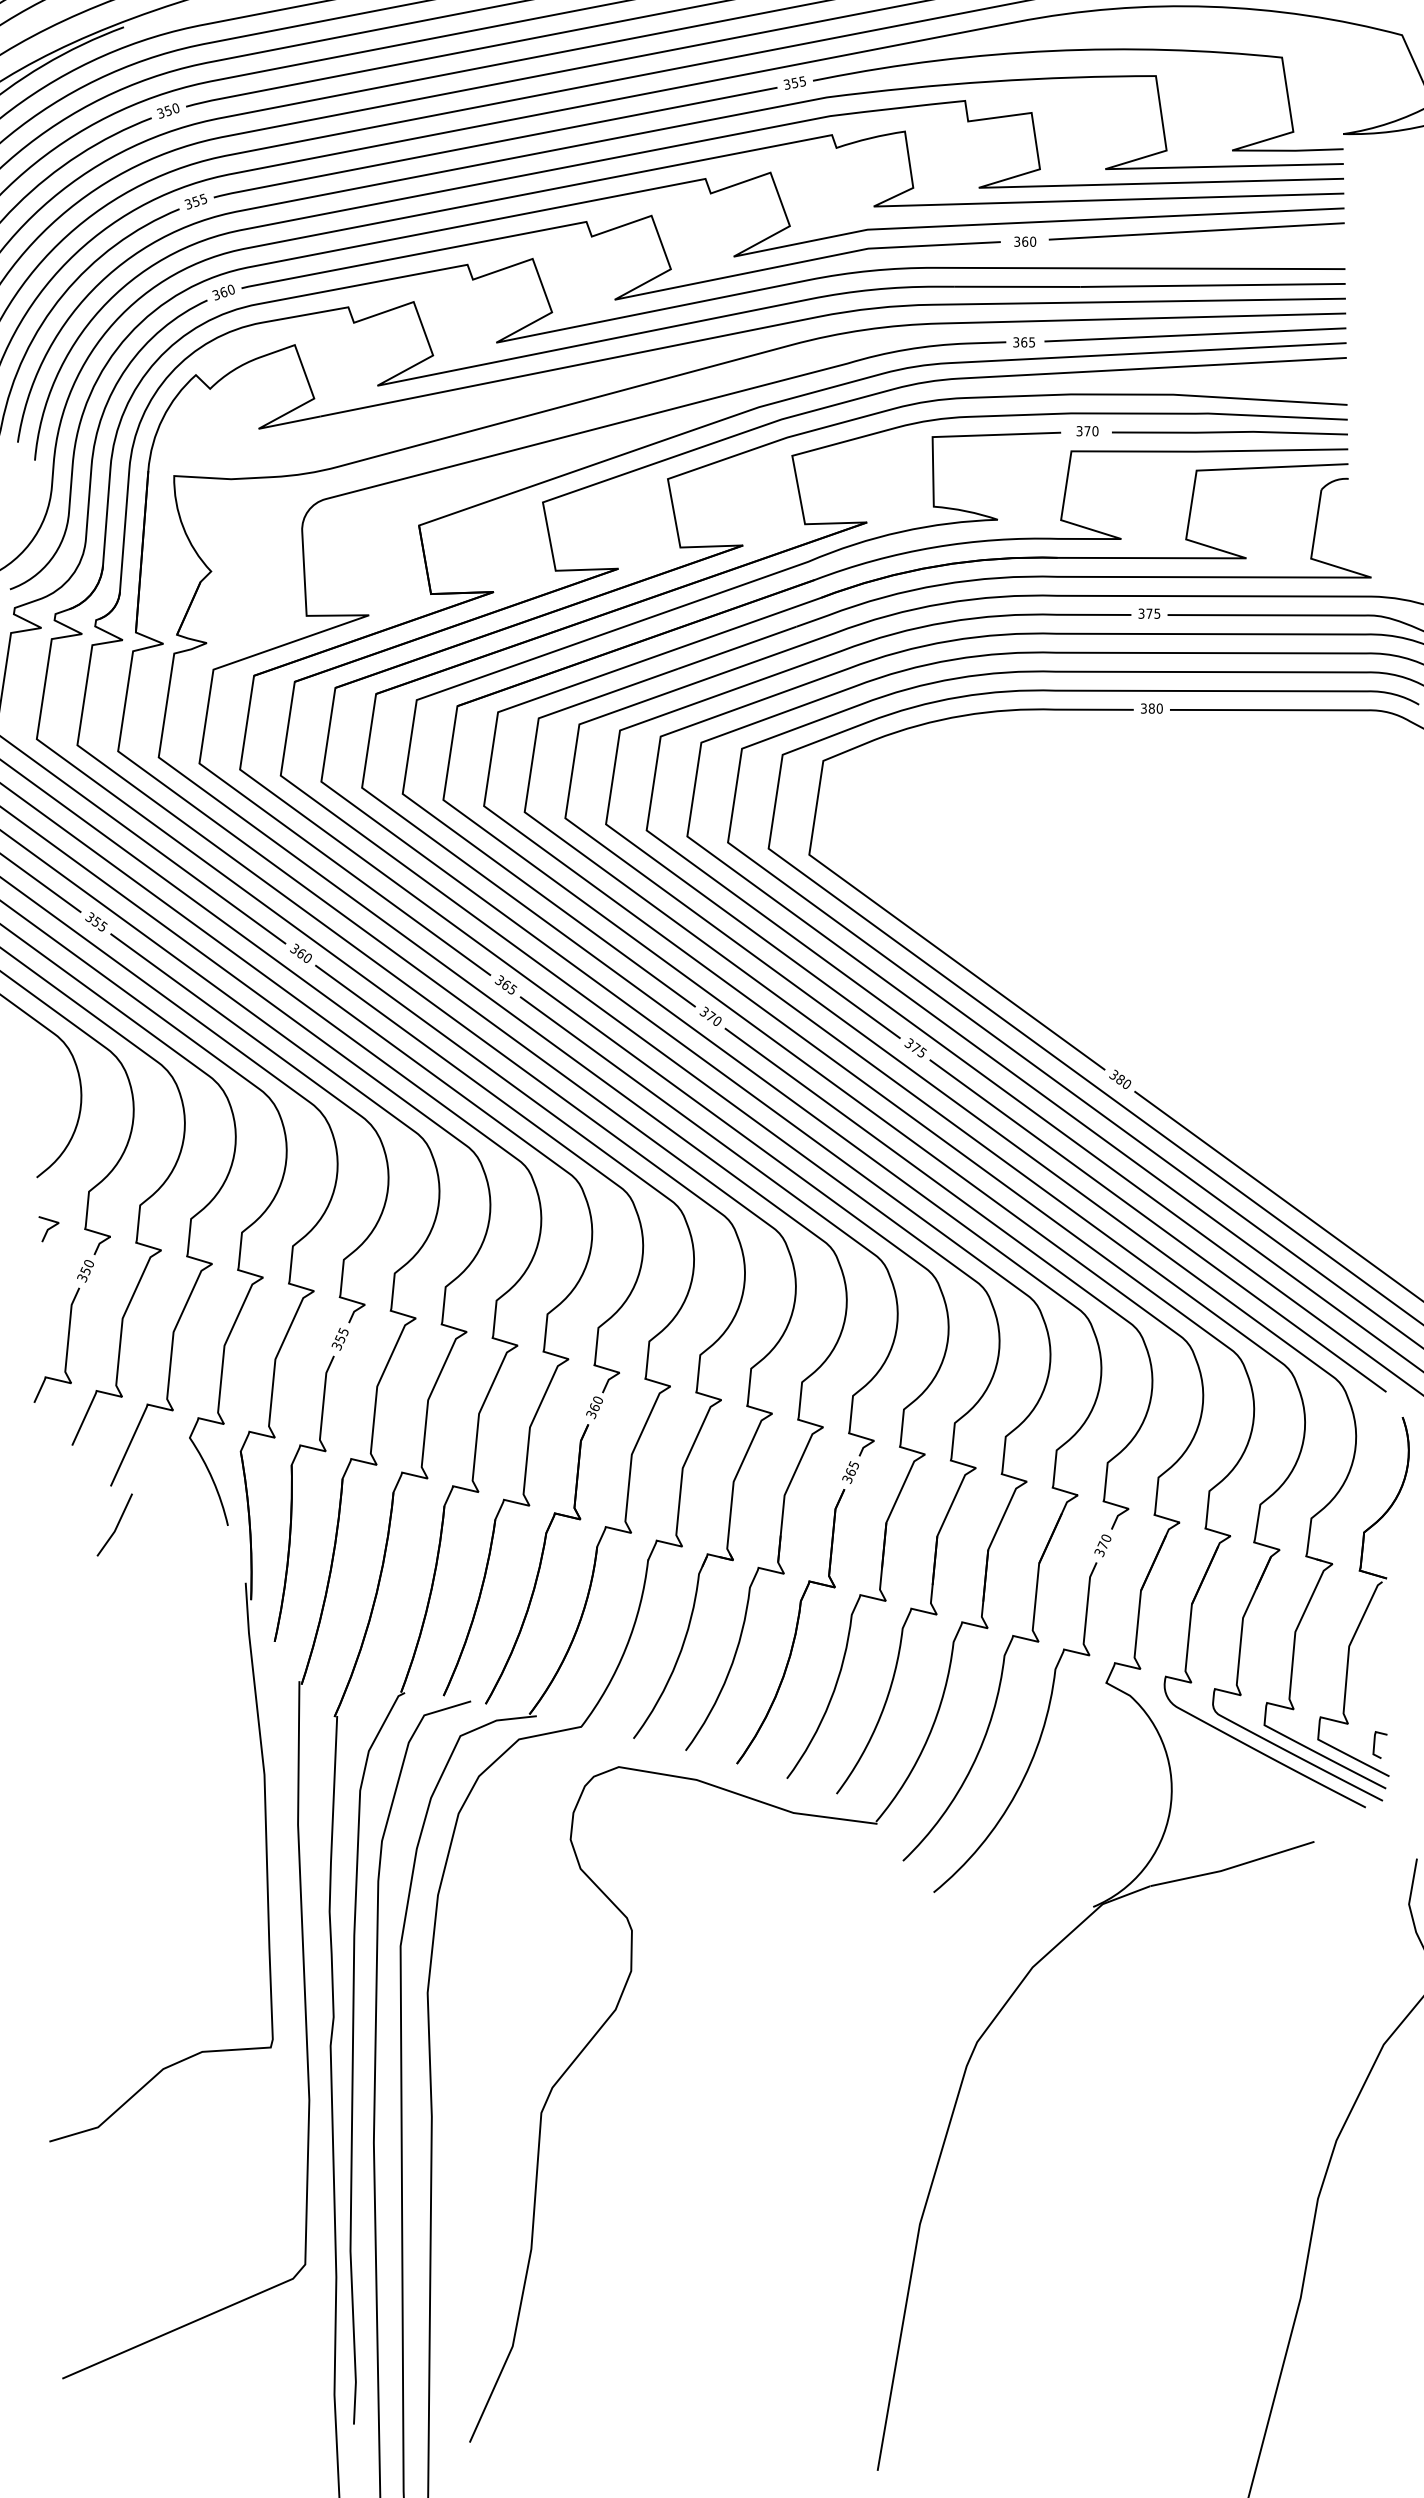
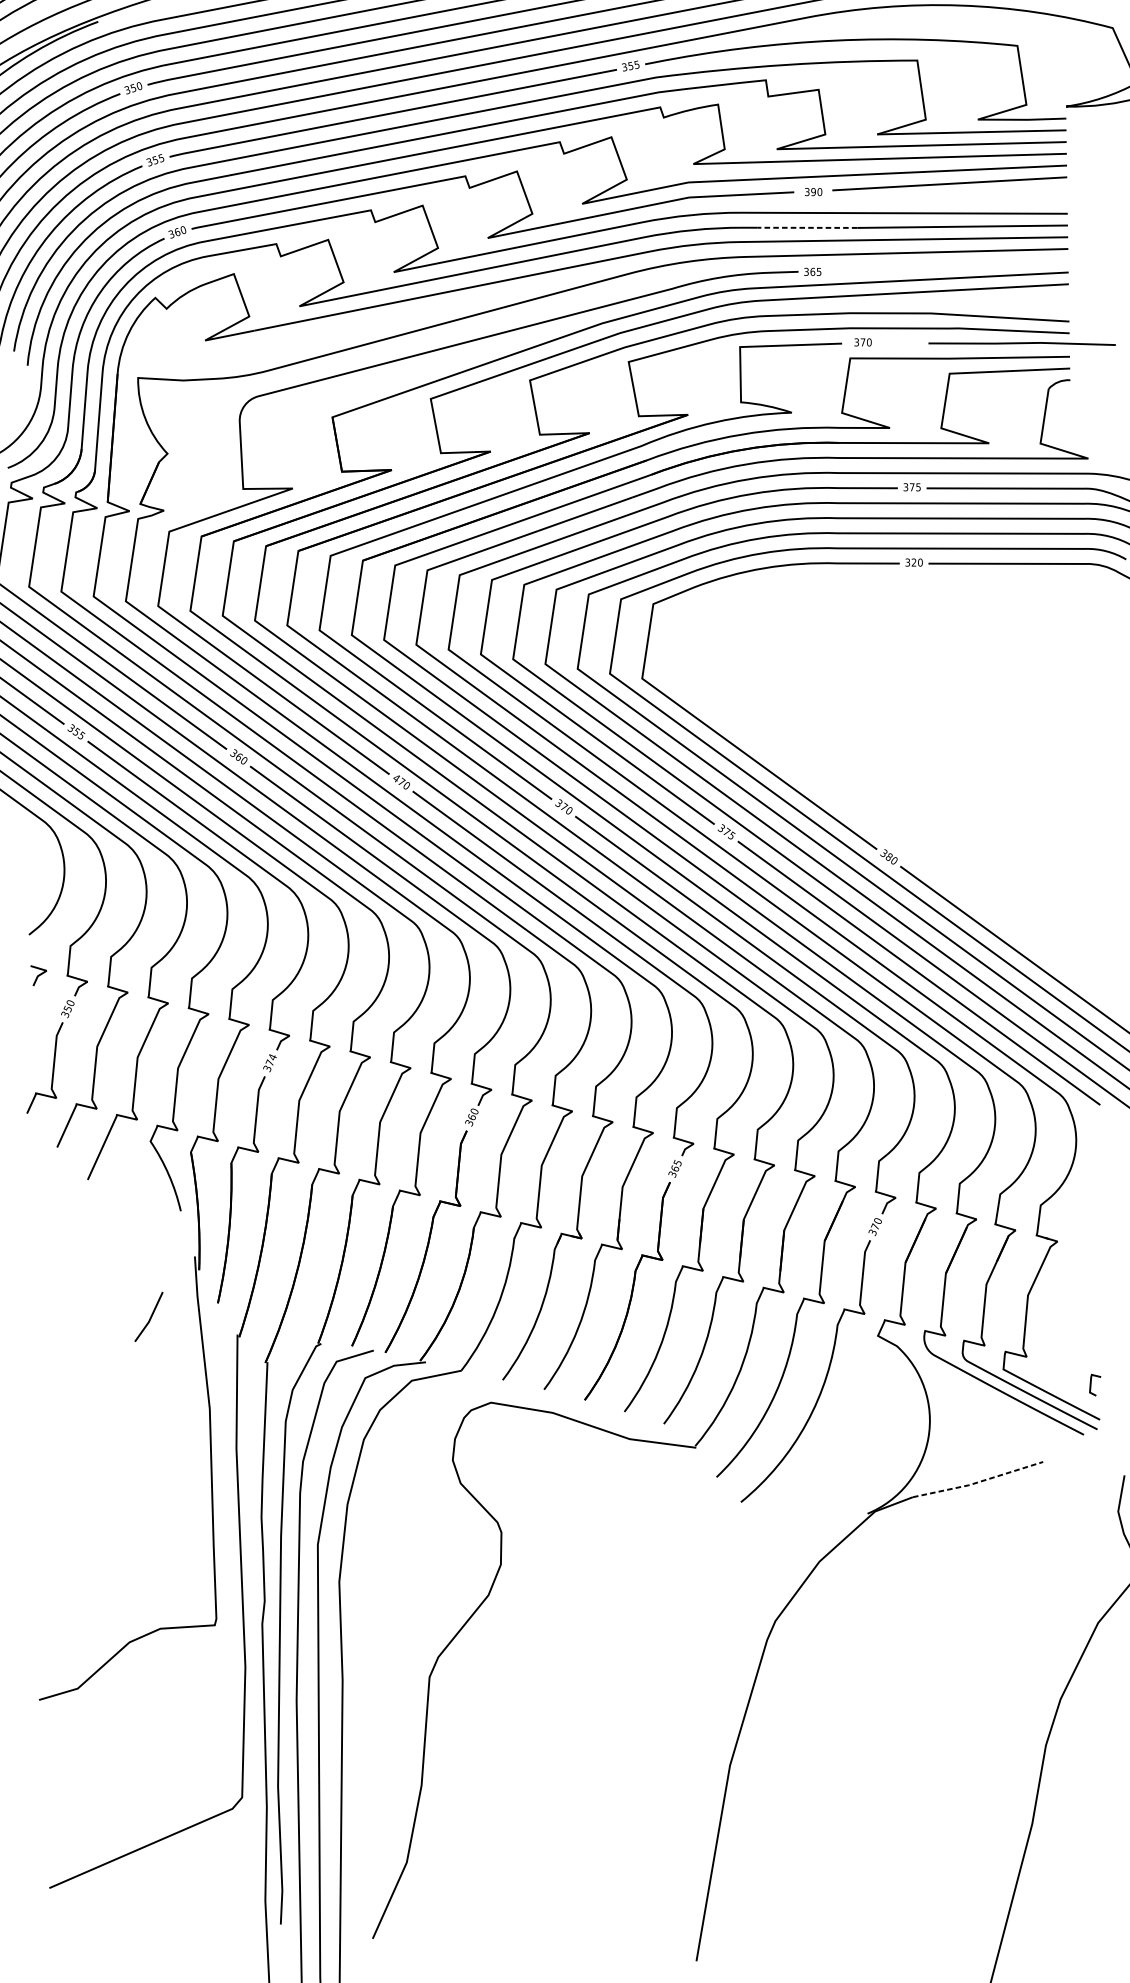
text: (1025, 241) -> (813, 191), 360 -> 390
line: (1016, 286) -> (806, 227), solid -> dashed
line: (1195, 334) -> (948, 265), removed
line: (1229, 432) -> (1021, 343), moved
text: (1151, 708) -> (913, 562), 380 -> 320
text: (505, 984) -> (401, 781), 365 -> 470
text: (341, 1335) -> (270, 1060), 355 -> 374
line: (116, 1525) -> (150, 1317), moved
part: (1369, 1600) -> (1086, 1270), removed
line: (1233, 1867) -> (978, 1482), solid -> dashed

